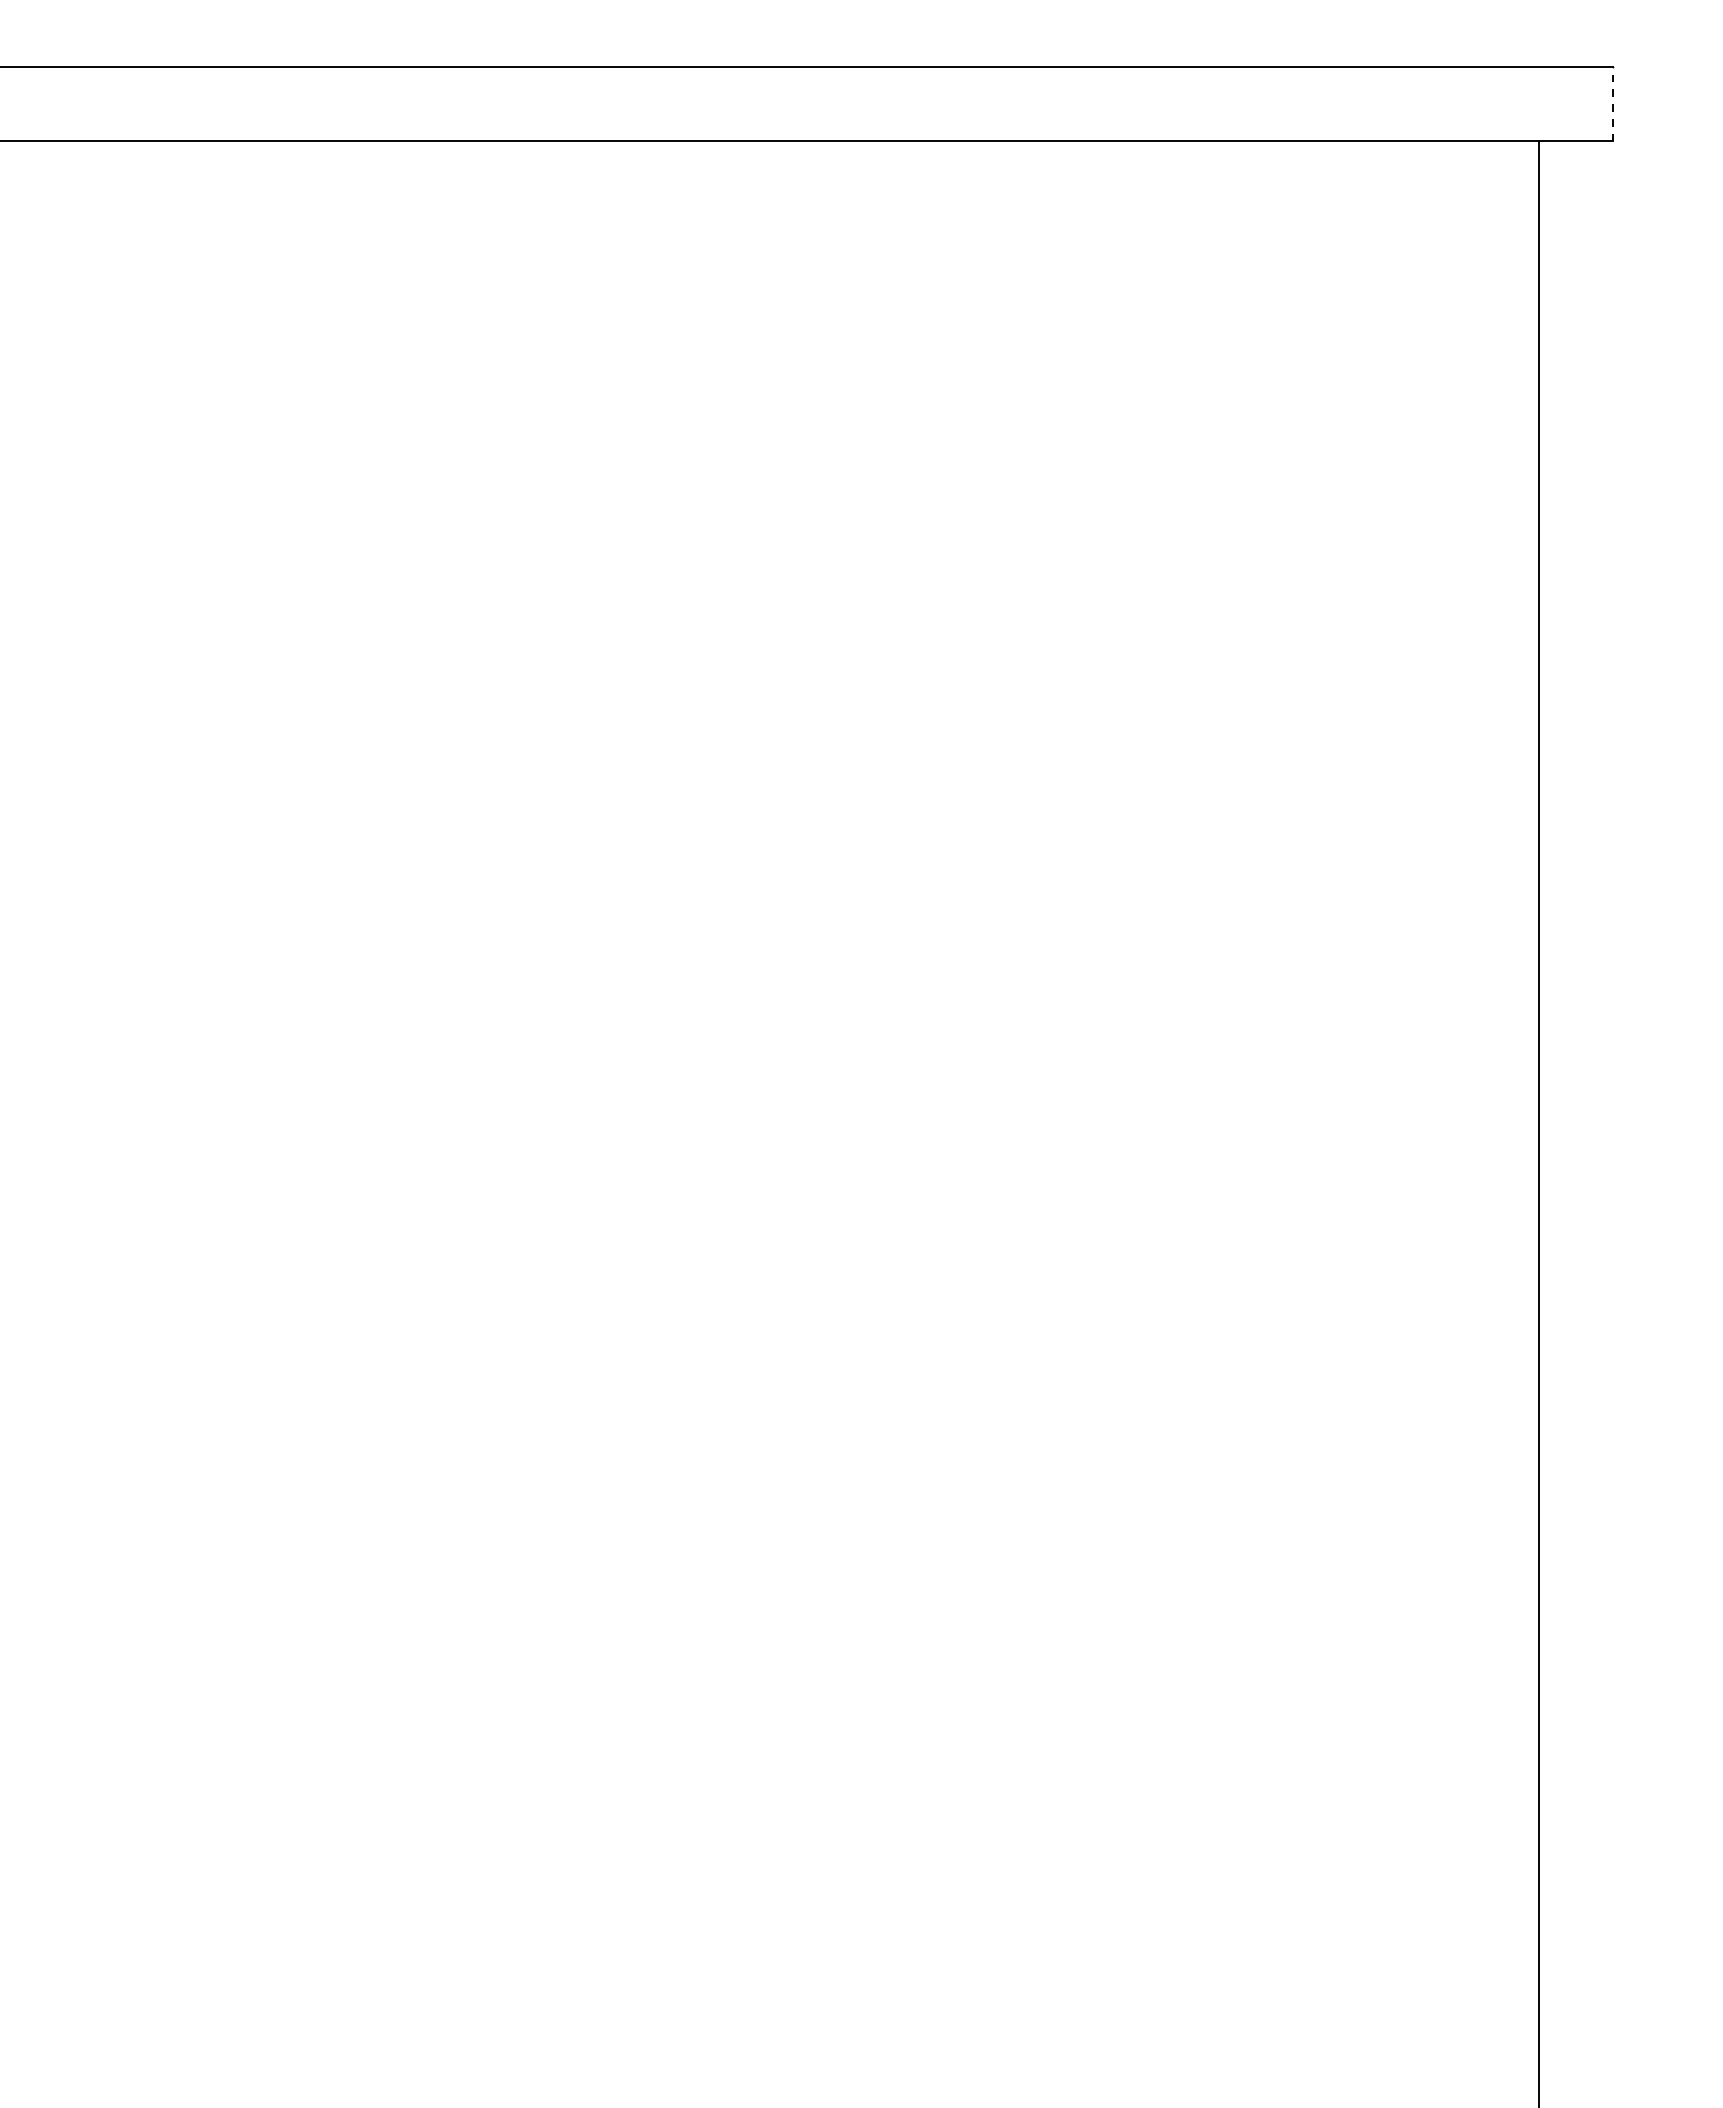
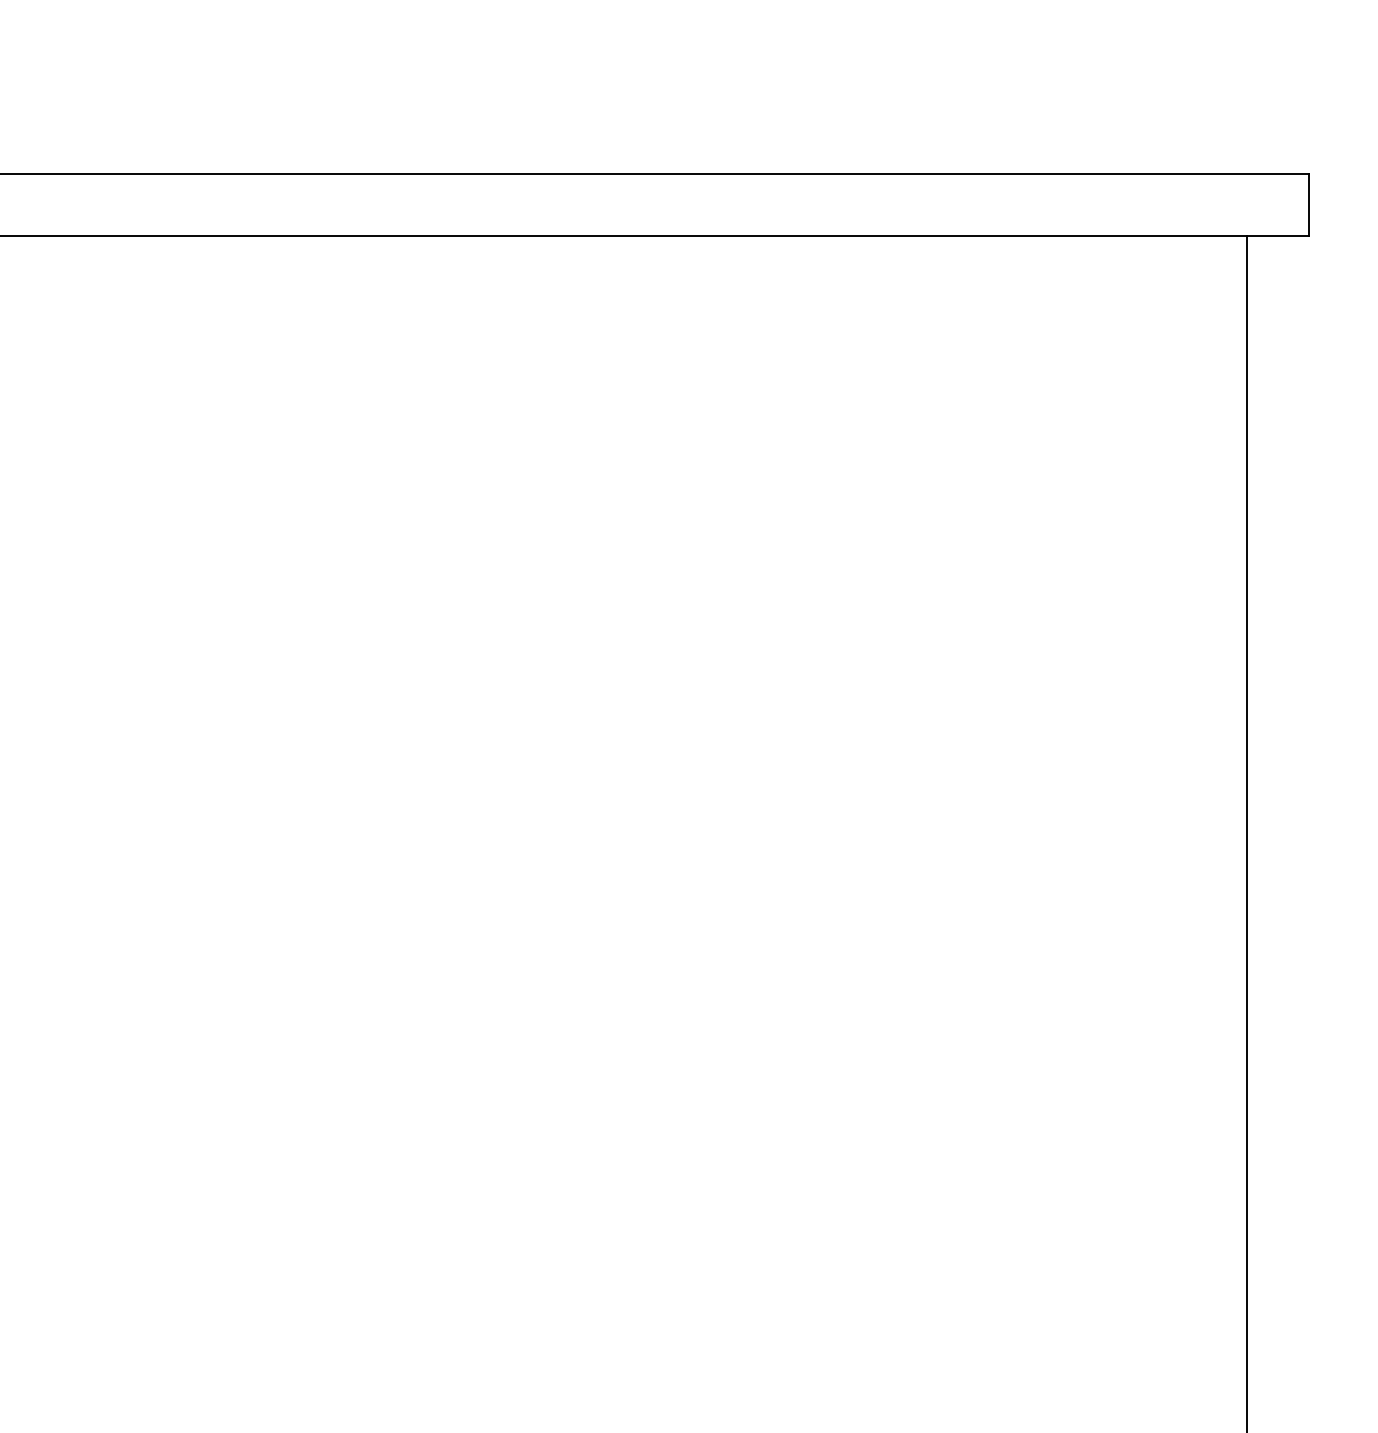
line: (1612, 103) -> (1309, 204), dashed -> solid

